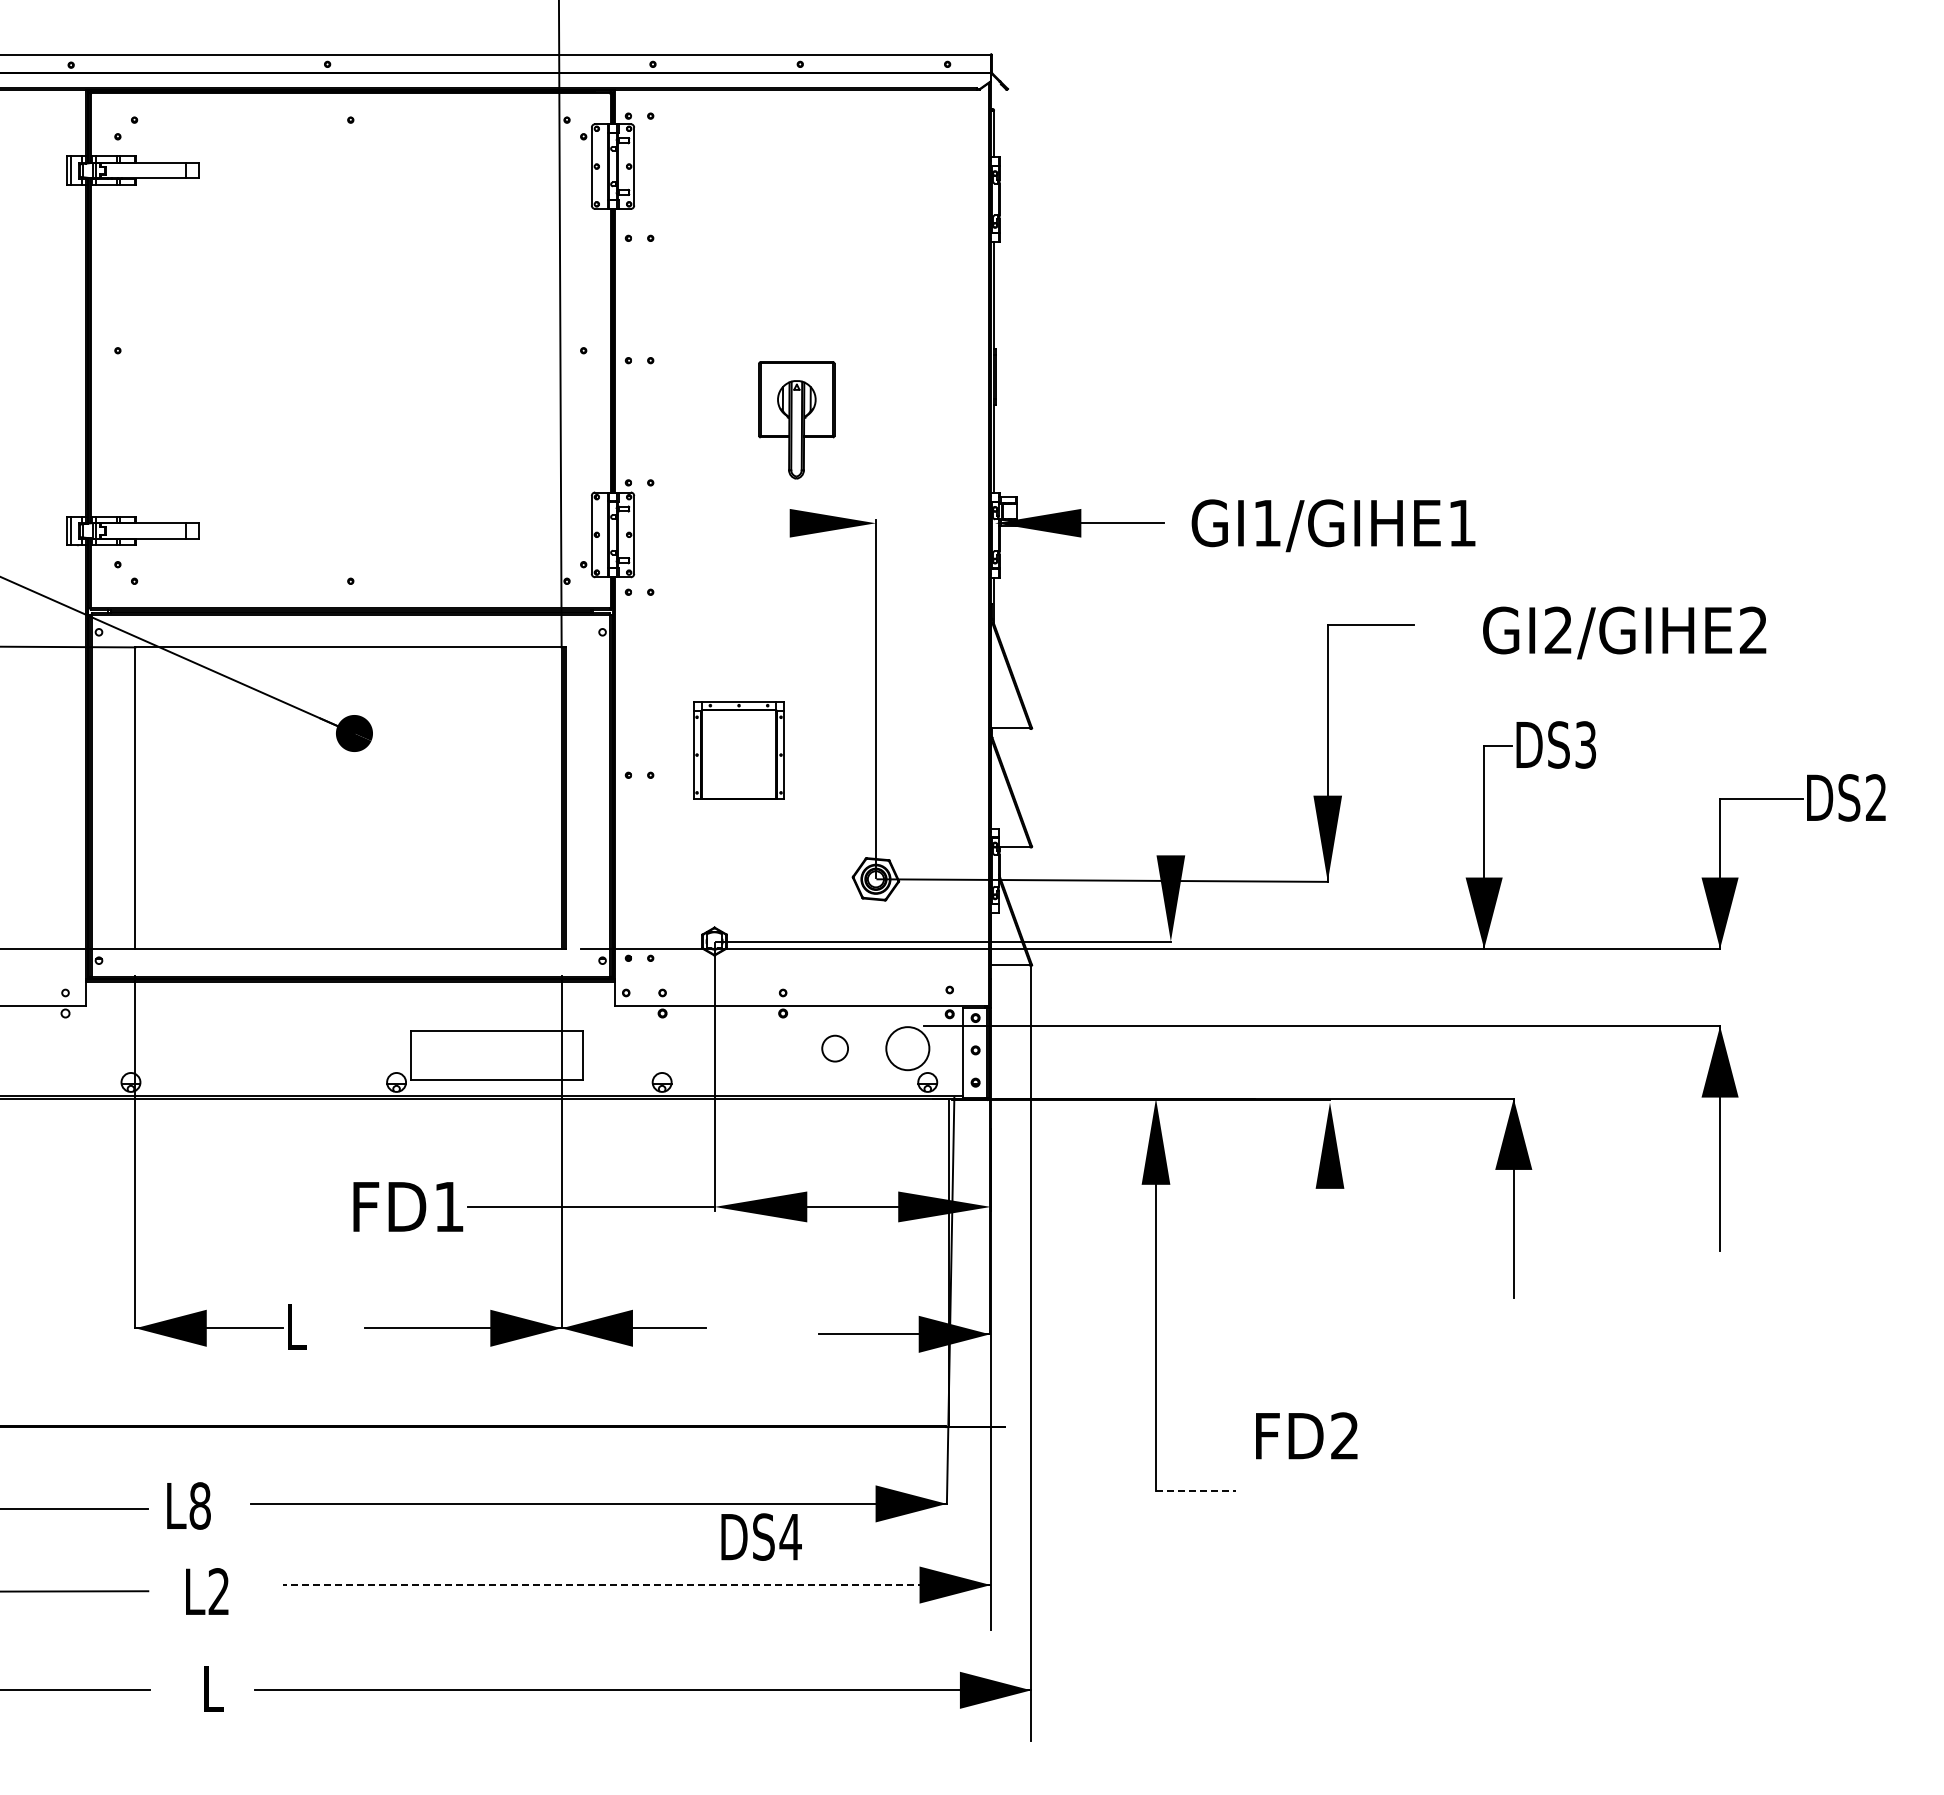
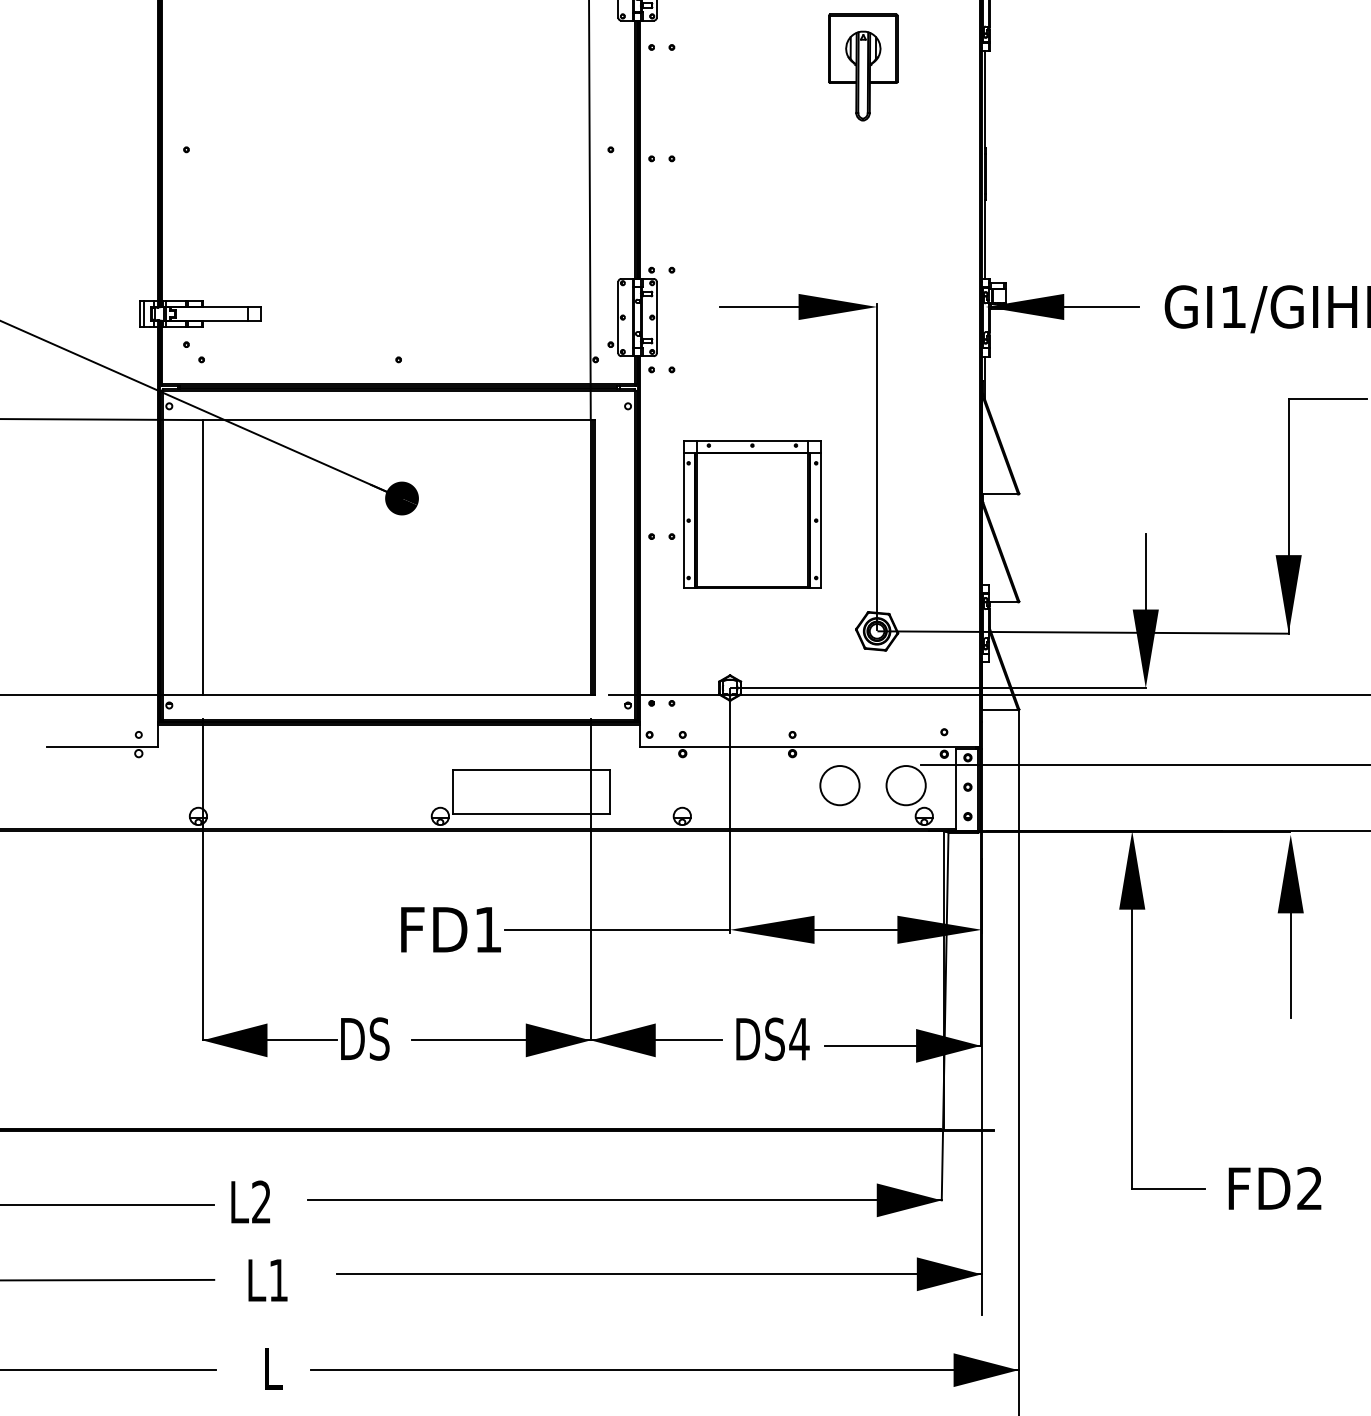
part: (796, 420) -> (863, 67), moved
line: (746, 523) -> (759, 307), added
part: (738, 750) -> (751, 514), size x1.67
line: (1171, 815) -> (1146, 573), added
circle: (834, 1048) -> (839, 785), size x1.67
line: (1330, 1245) -> (1291, 964), added
text: (313, 1326) -> (364, 1038), L -> DS
text: (1306, 1435) -> (1274, 1188), moved
line: (1196, 1491) -> (1169, 1189), dashed -> solid
text: (199, 1505) -> (260, 1201), L8 -> L2
text: (761, 1536) -> (772, 1038), moved
line: (637, 1585) -> (659, 1274), dashed -> solid
text: (218, 1591) -> (278, 1280), L2 -> L1

